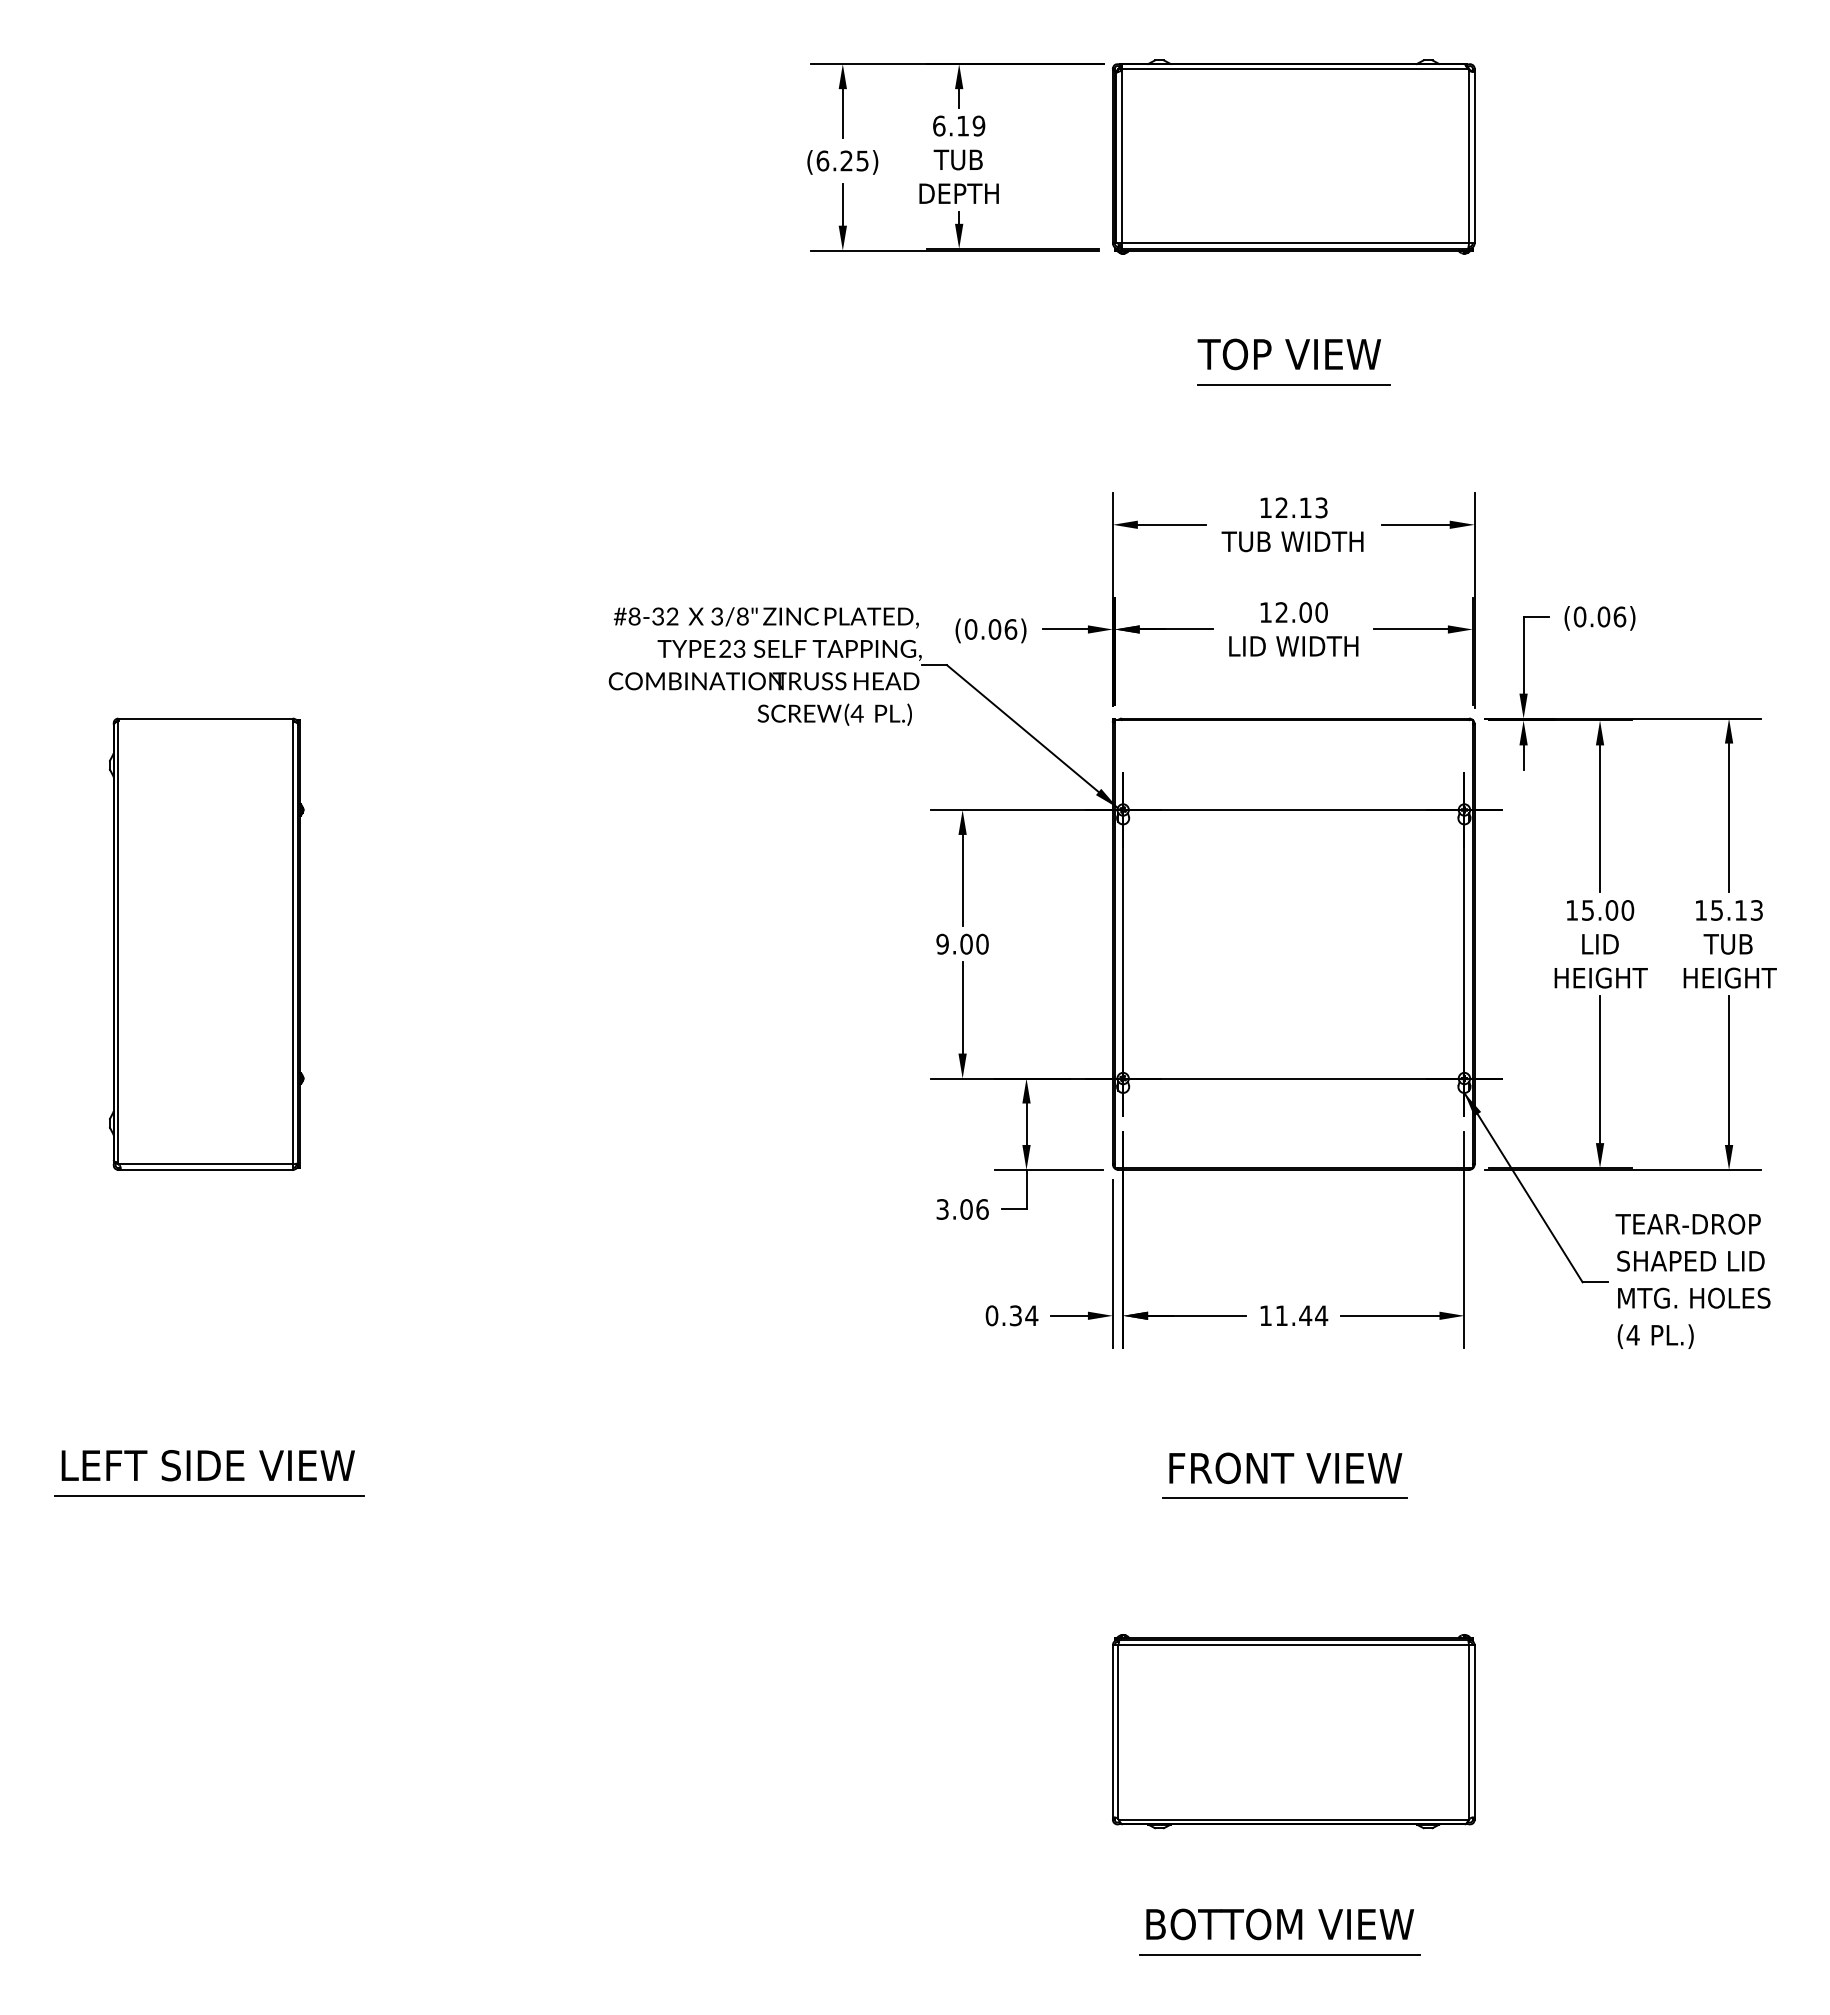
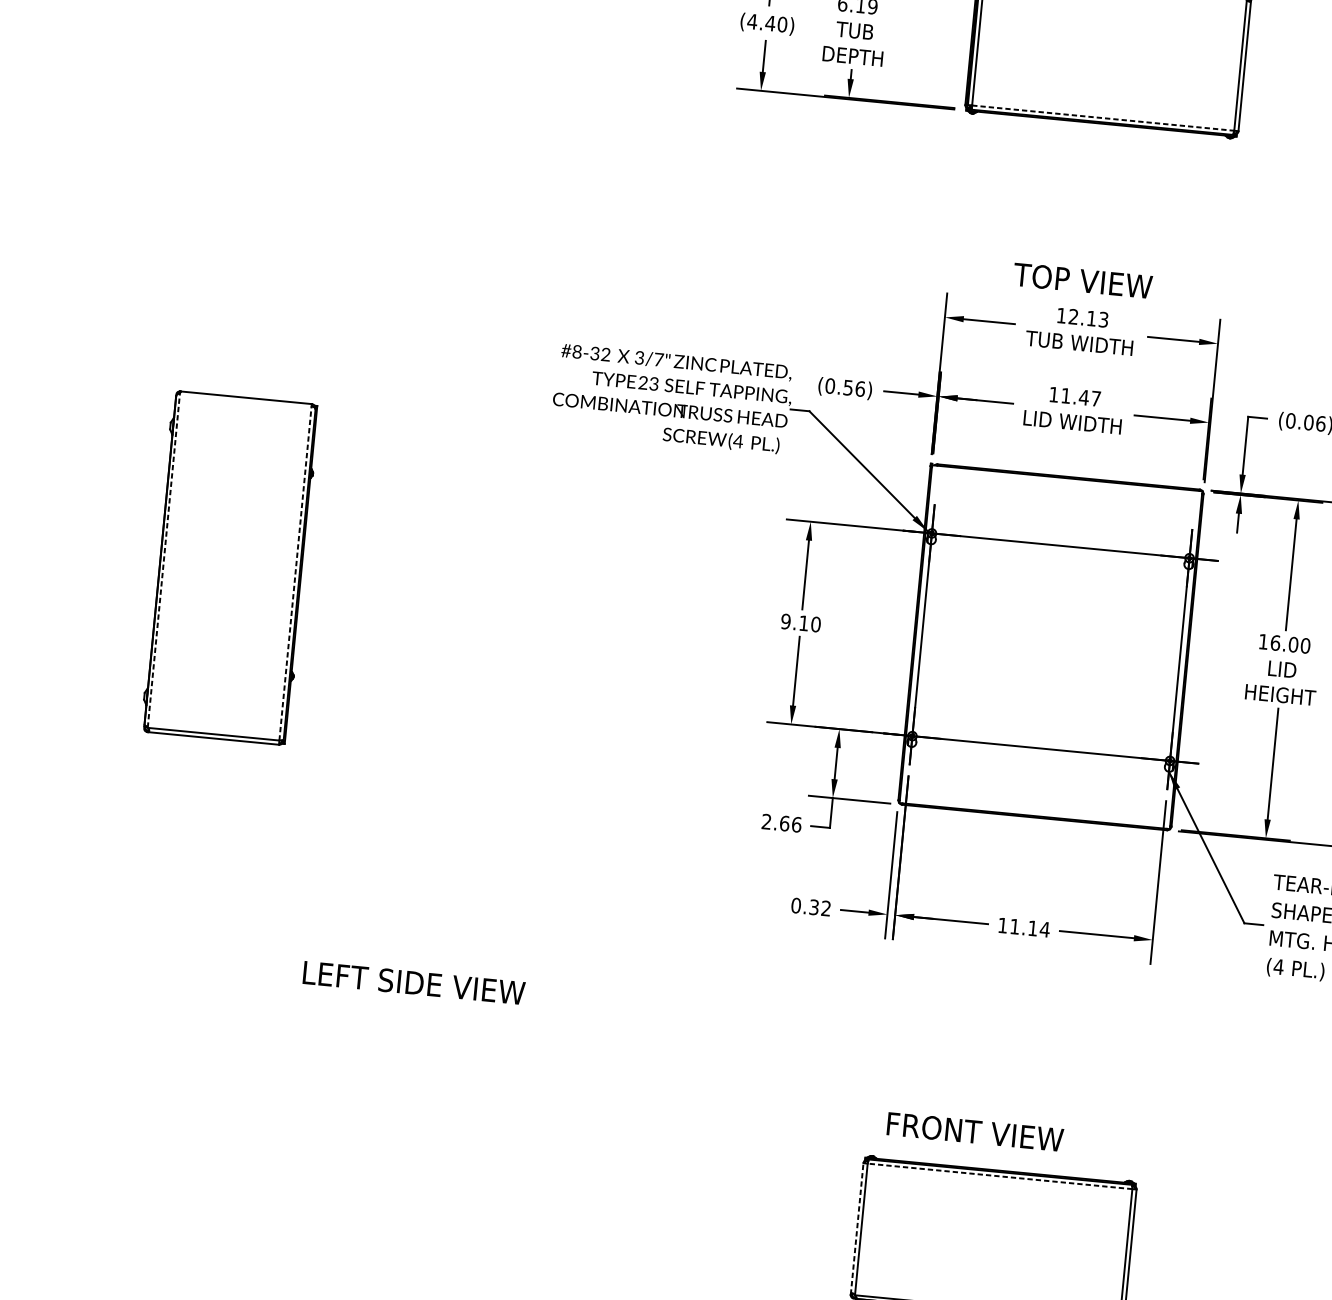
text: (842, 160) -> (767, 22), (6.25) -> (4.40)
line: (1295, 243) -> (1103, 118), solid -> dashed
text: (1288, 354) -> (1082, 280), moved
line: (1293, 384) -> (1091, 224), removed
text: (1301, 612) -> (1080, 397), 12.00 -> 11.47
text: (742, 616) -> (658, 359), 3/8" -> 3/7"
text: (994, 629) -> (847, 387), (0.06) -> (0.56)
text: (1587, 910) -> (1275, 643), 15.00 -> 16.00
line: (118, 942) -> (163, 560), solid -> dashed
line: (292, 942) -> (295, 573), solid -> dashed
text: (966, 943) -> (803, 622), 9.00 -> 9.10
text: (954, 1209) -> (775, 822), 3.06 -> 2.66
text: (1031, 1315) -> (826, 908), 0.34 -> 0.32
text: (1305, 1315) -> (1032, 928), 11.44 -> 11.14
text: (207, 1465) -> (413, 982), moved
text: (1285, 1468) -> (975, 1132), moved
line: (209, 1495) -> (192, 984), removed
line: (1284, 1498) -> (1003, 1064), removed
line: (1293, 1645) -> (999, 1176), solid -> dashed
line: (1112, 1731) -> (856, 1228), solid -> dashed

